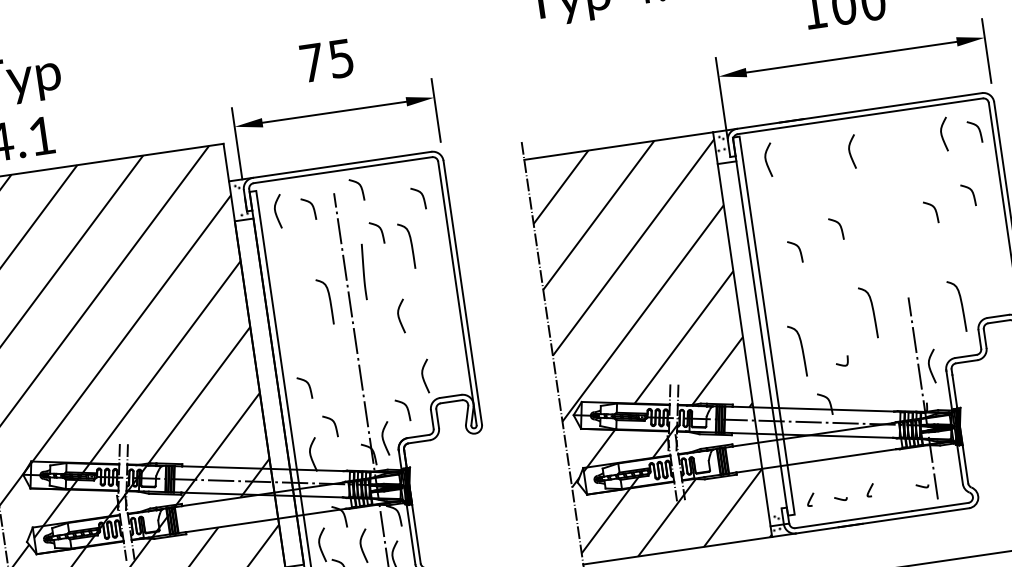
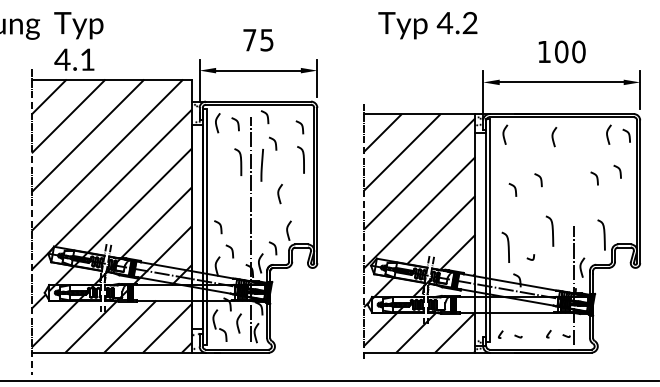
curve: (410, 244) -> (303, 159), moved
curve: (328, 299) -> (240, 161), moved
curve: (869, 489) -> (548, 333), moved

